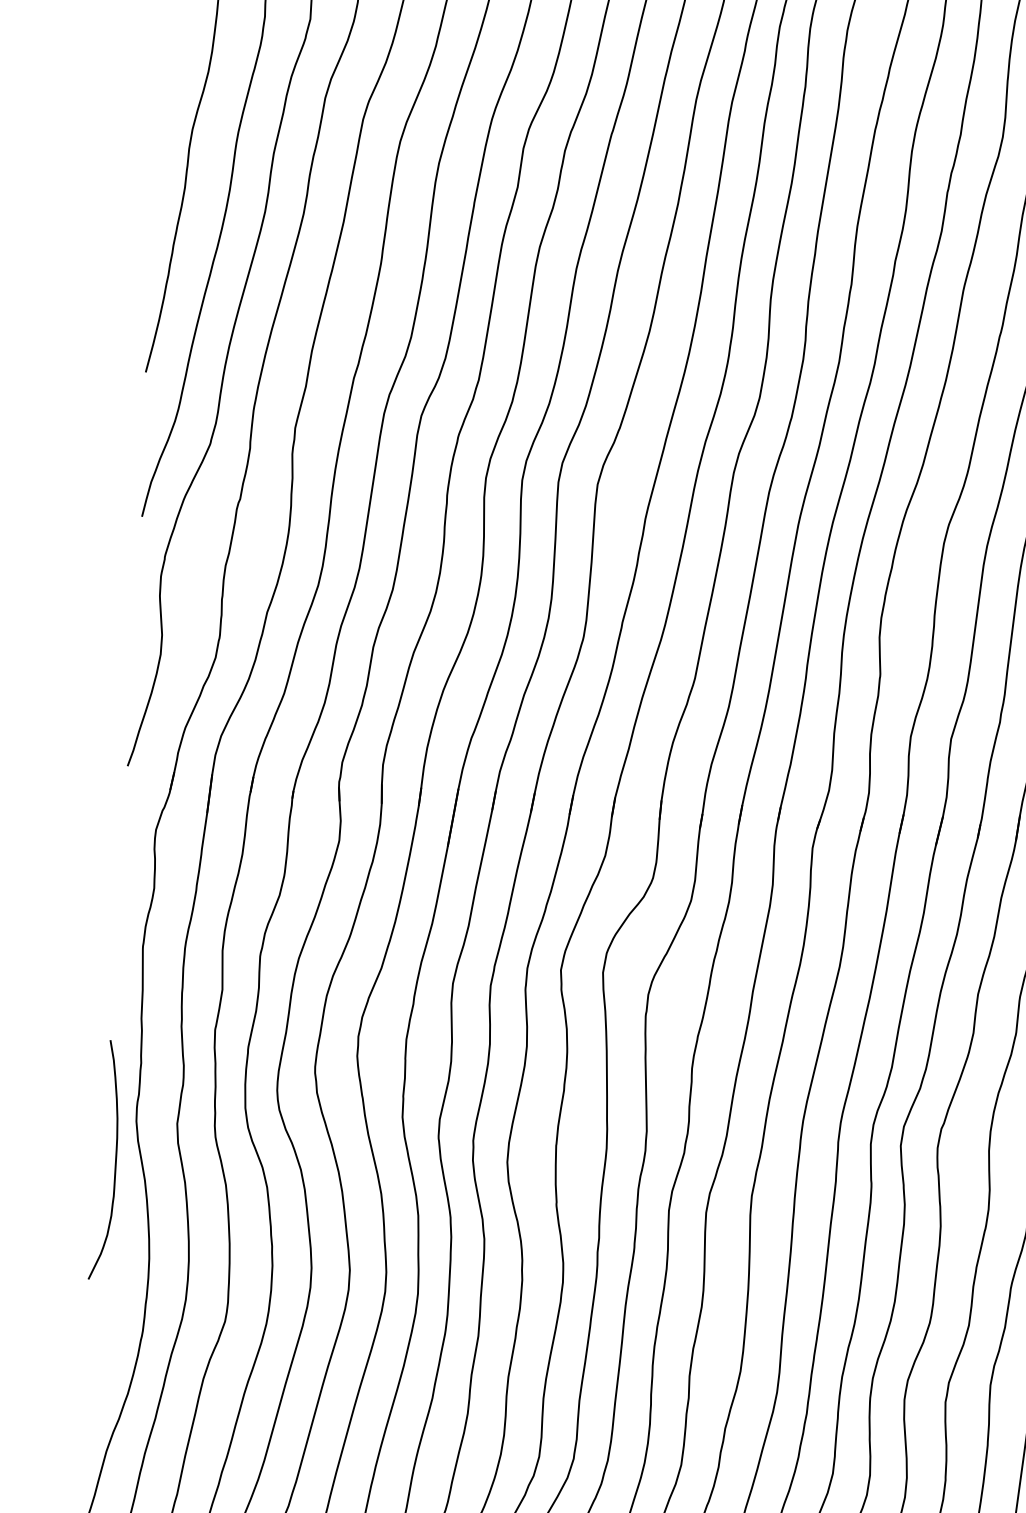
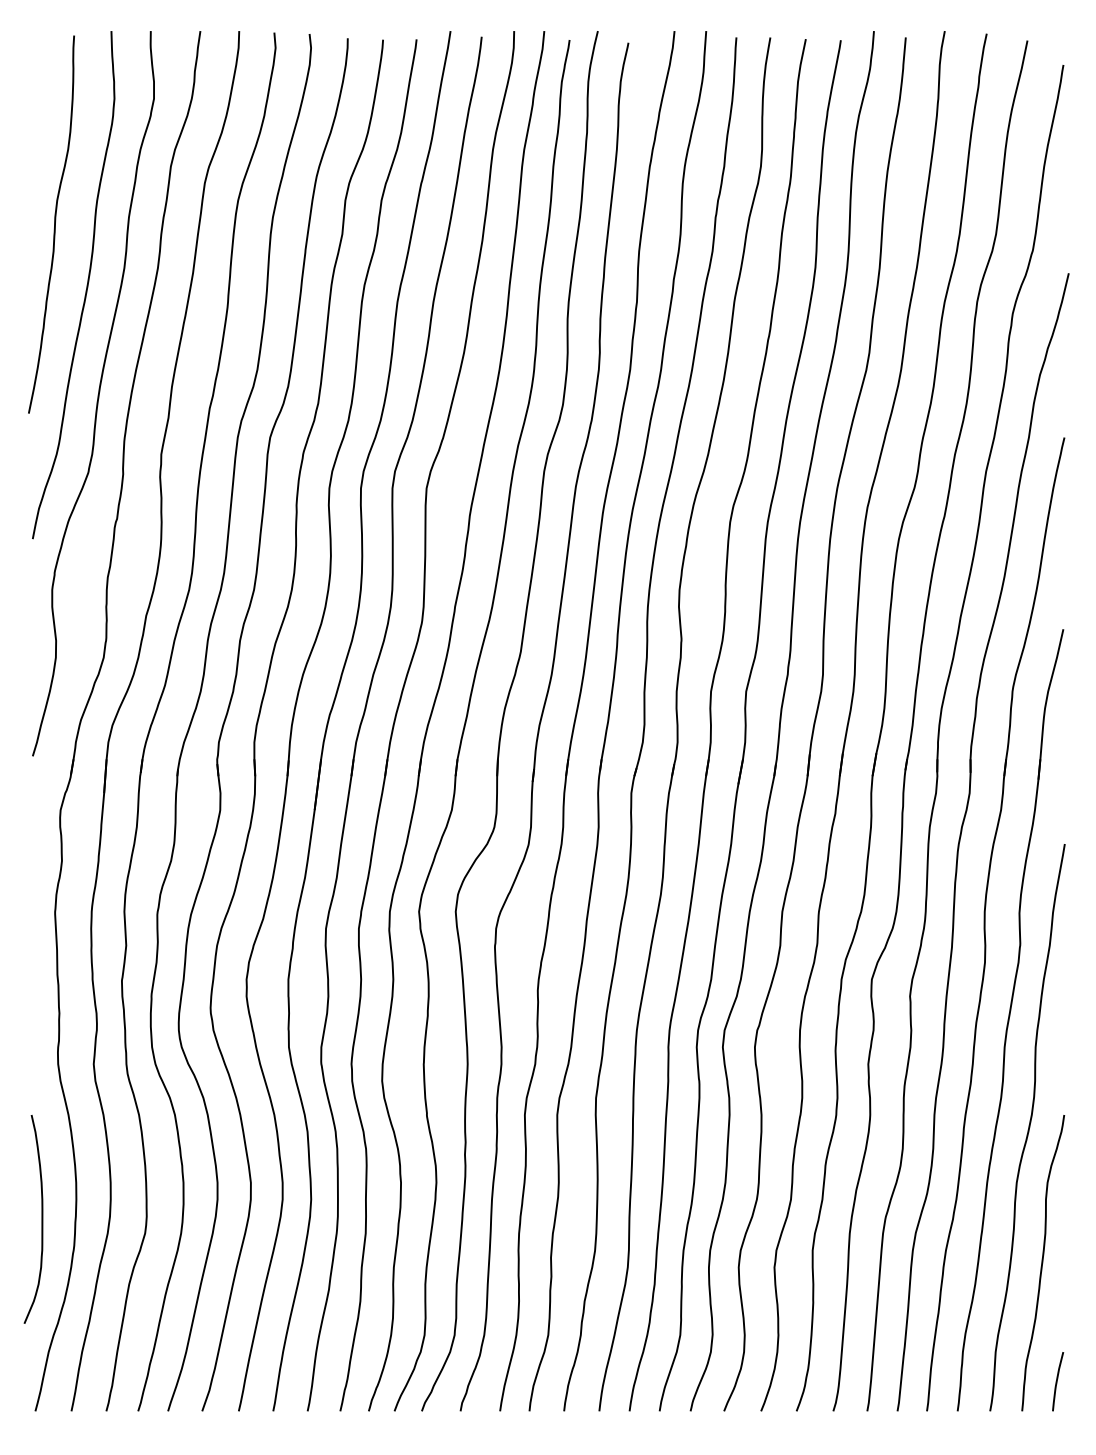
curve: (114, 1160) -> (41, 1219), moved

